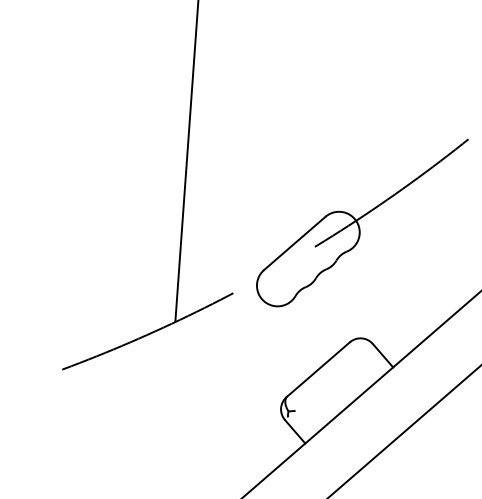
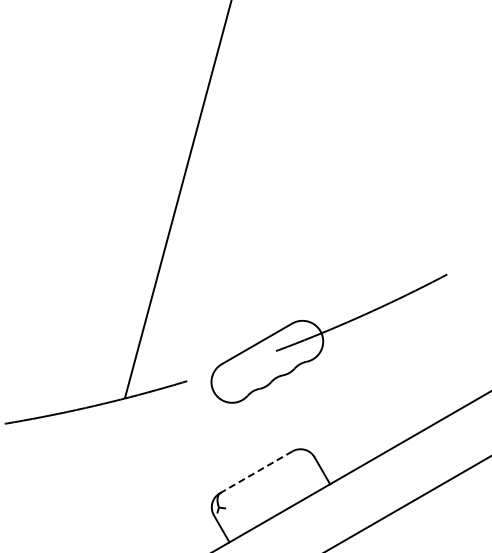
line: (318, 369) -> (256, 472), solid -> dashed

